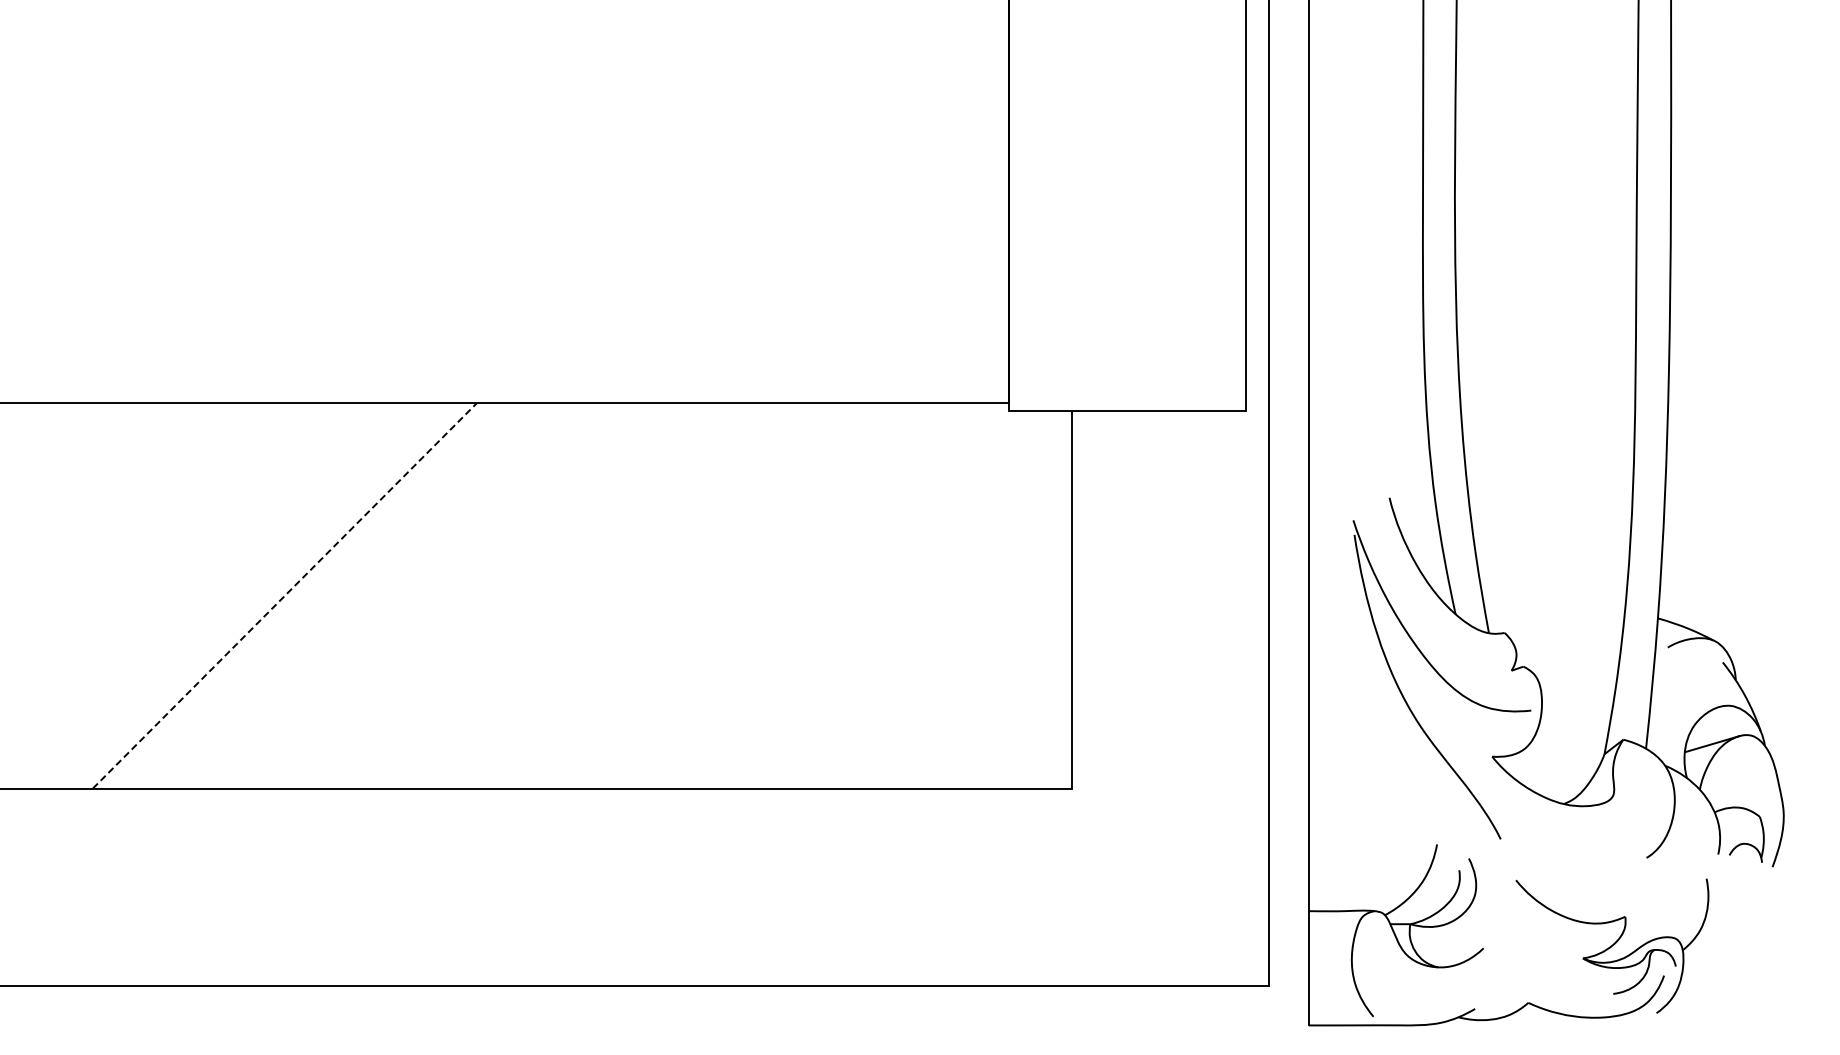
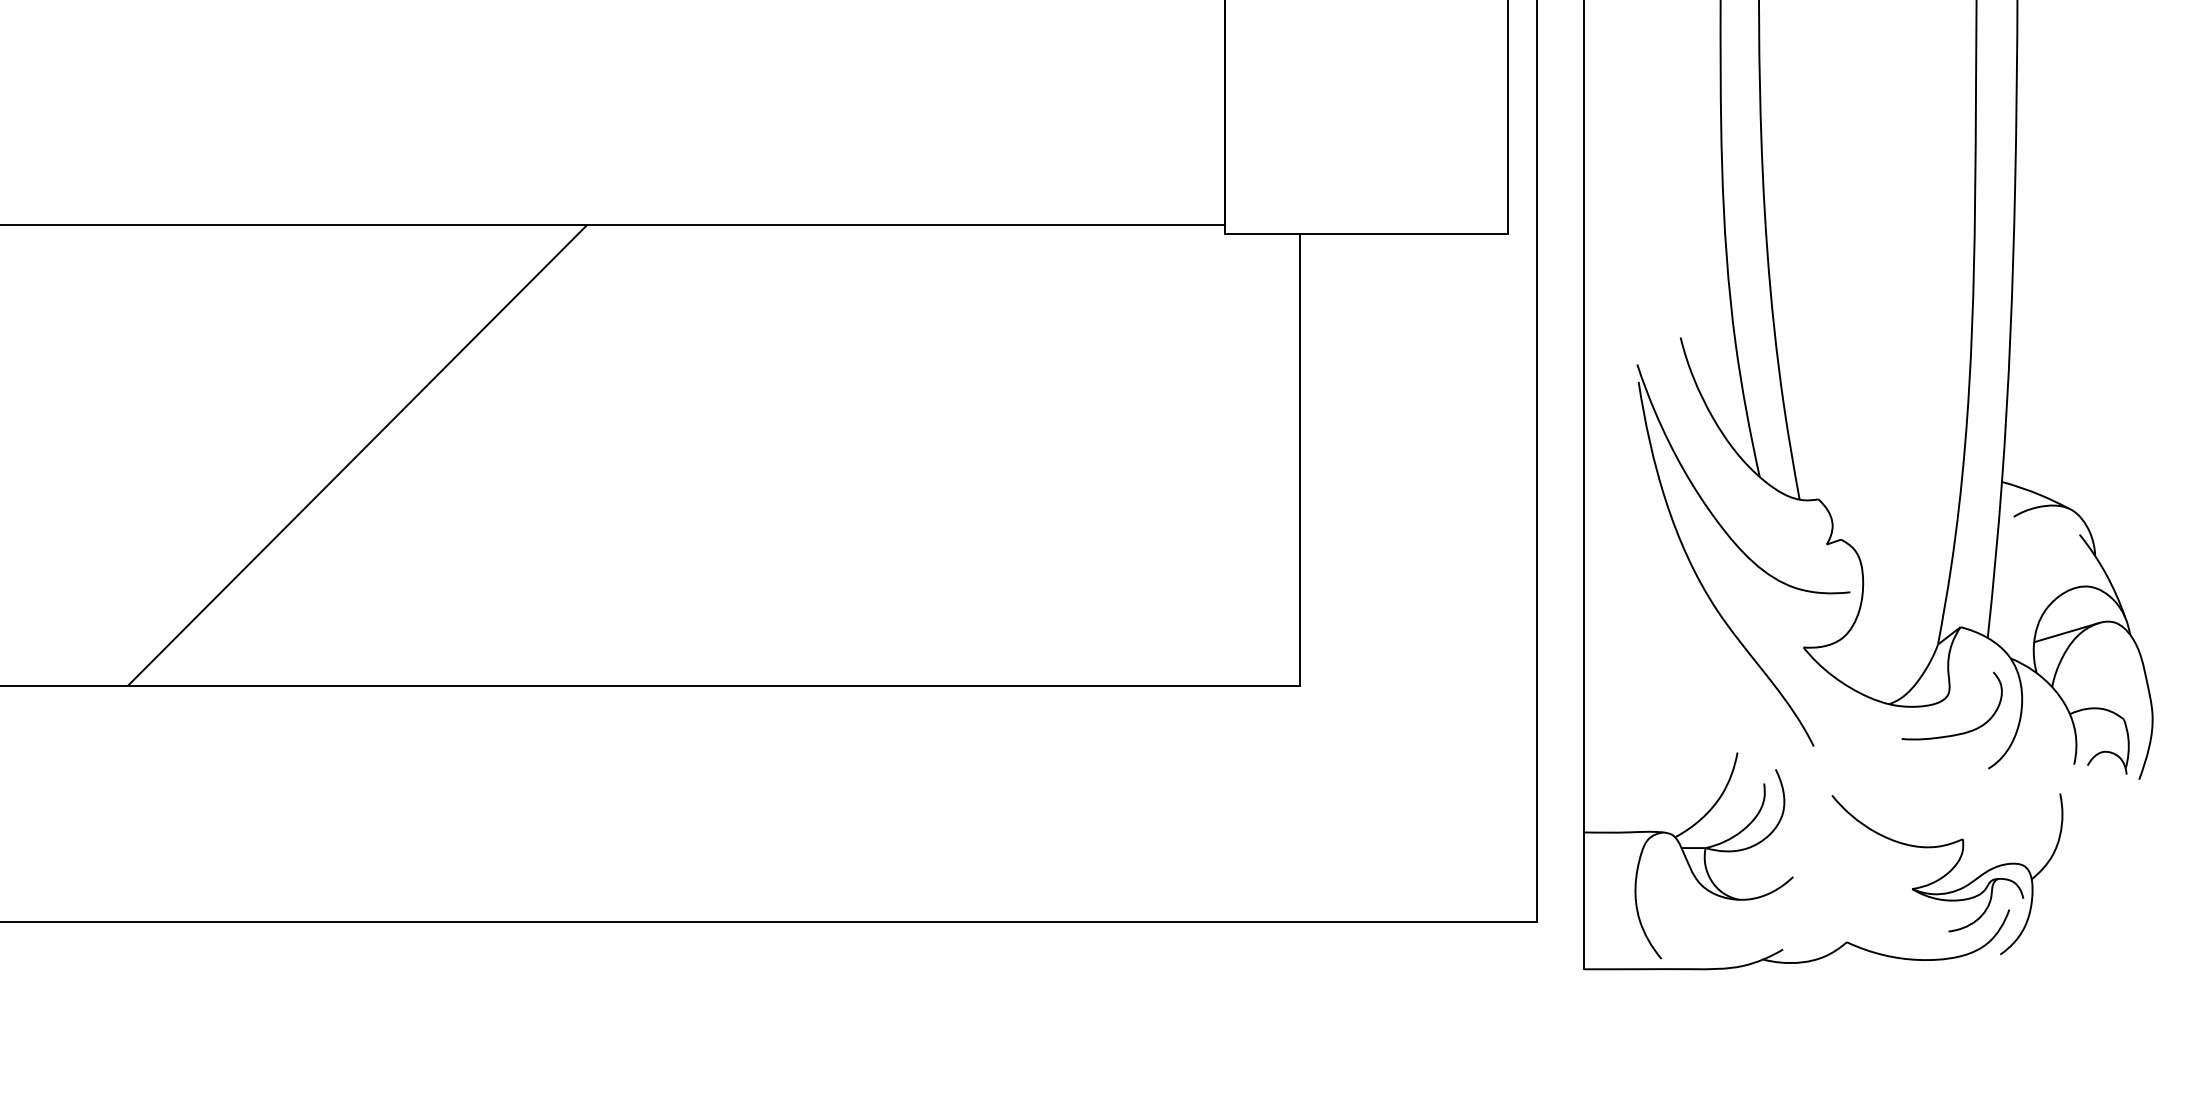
line: (284, 595) -> (357, 454), dashed -> solid
curve: (1619, 828) -> (1955, 733), added

